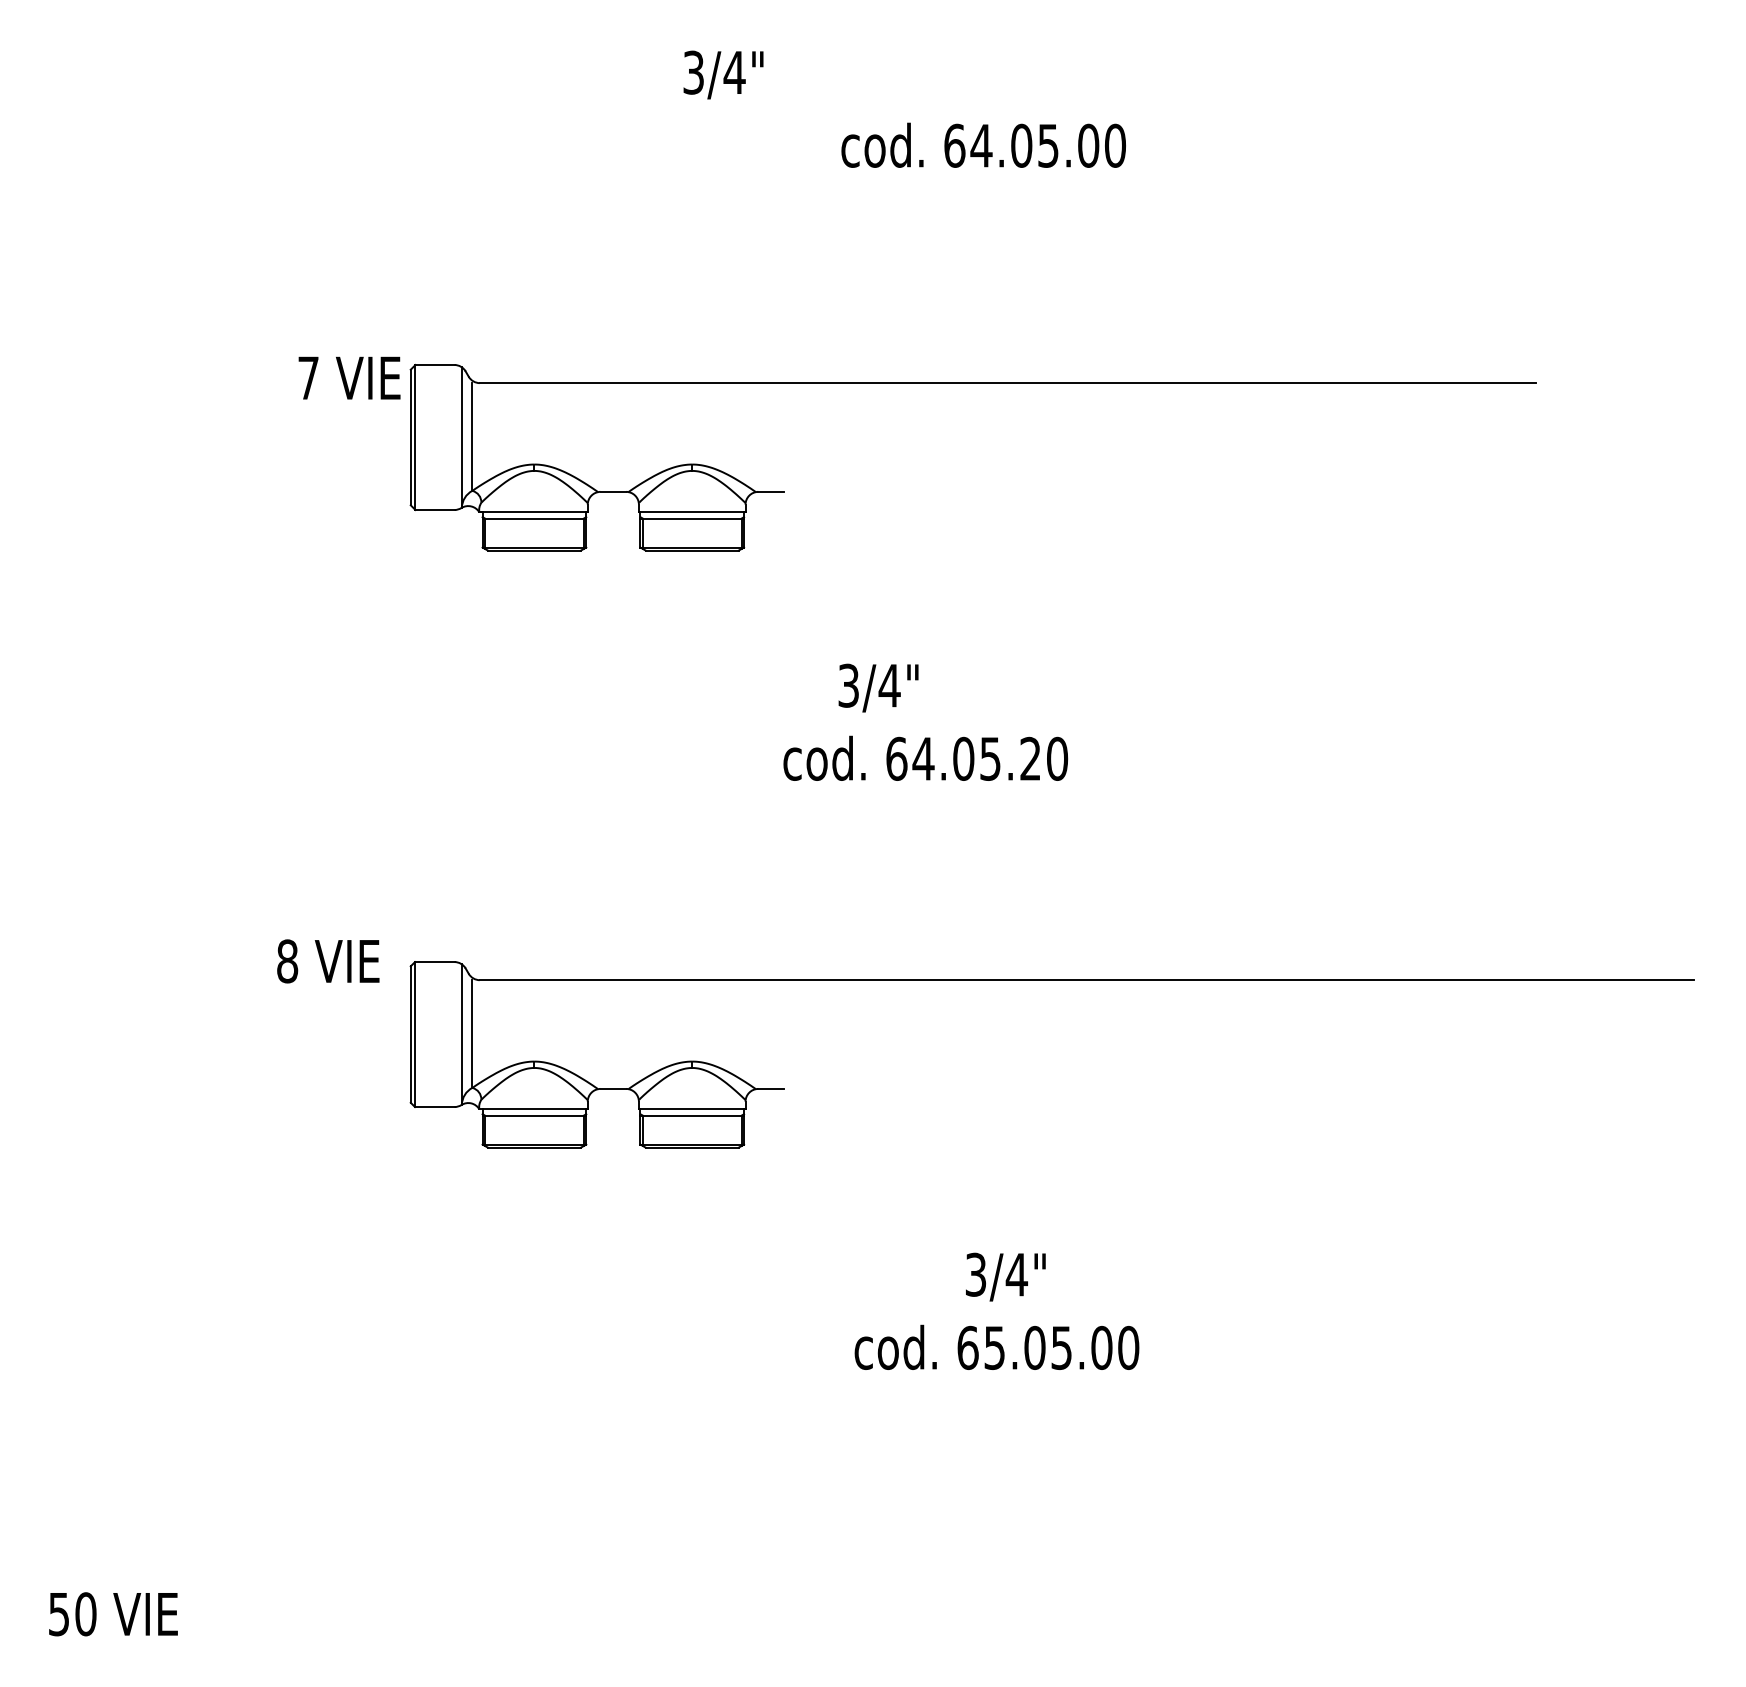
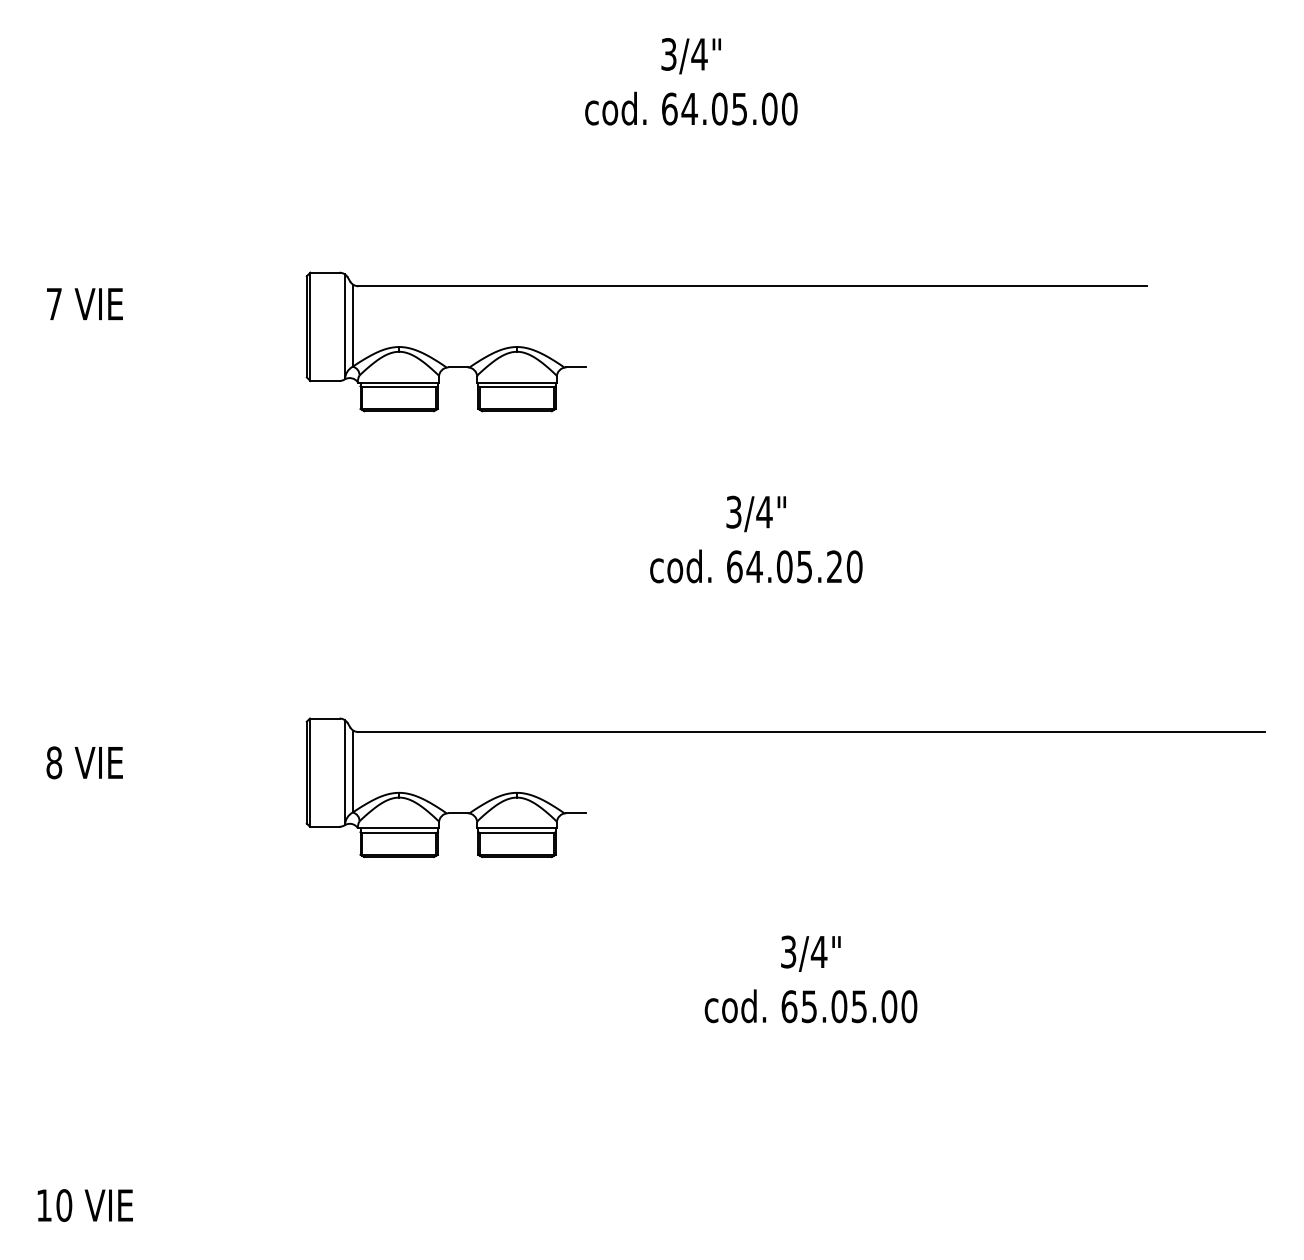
text: (723, 74) -> (691, 55), moved
text: (983, 144) -> (691, 108), moved
text: (349, 377) -> (84, 303), moved
text: (878, 687) -> (756, 513), moved
text: (925, 757) -> (756, 565), moved
text: (328, 961) -> (84, 762), moved
text: (1005, 1276) -> (810, 953), moved
text: (996, 1346) -> (810, 1005), moved
text: (58, 1614) -> (43, 1205), 50 -> 10

